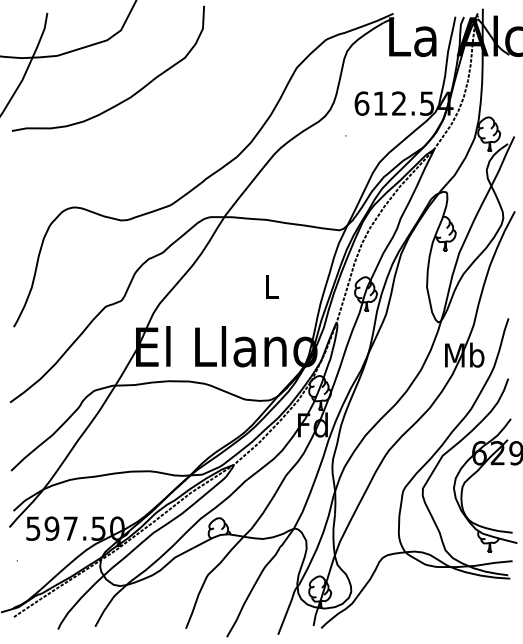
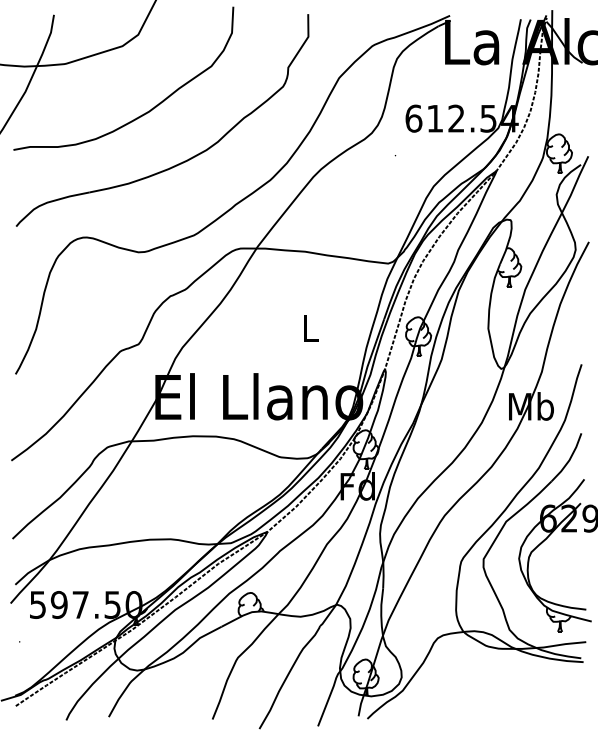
part: (158, 141) -> (181, 161), added

